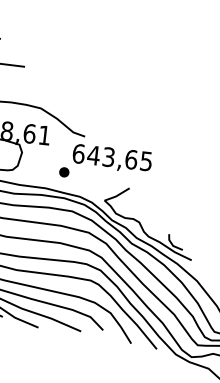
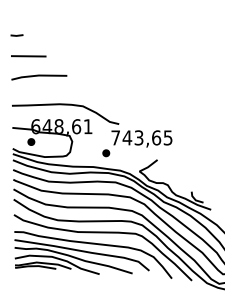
text: (78, 153) -> (115, 137), 643,65 -> 743,65

